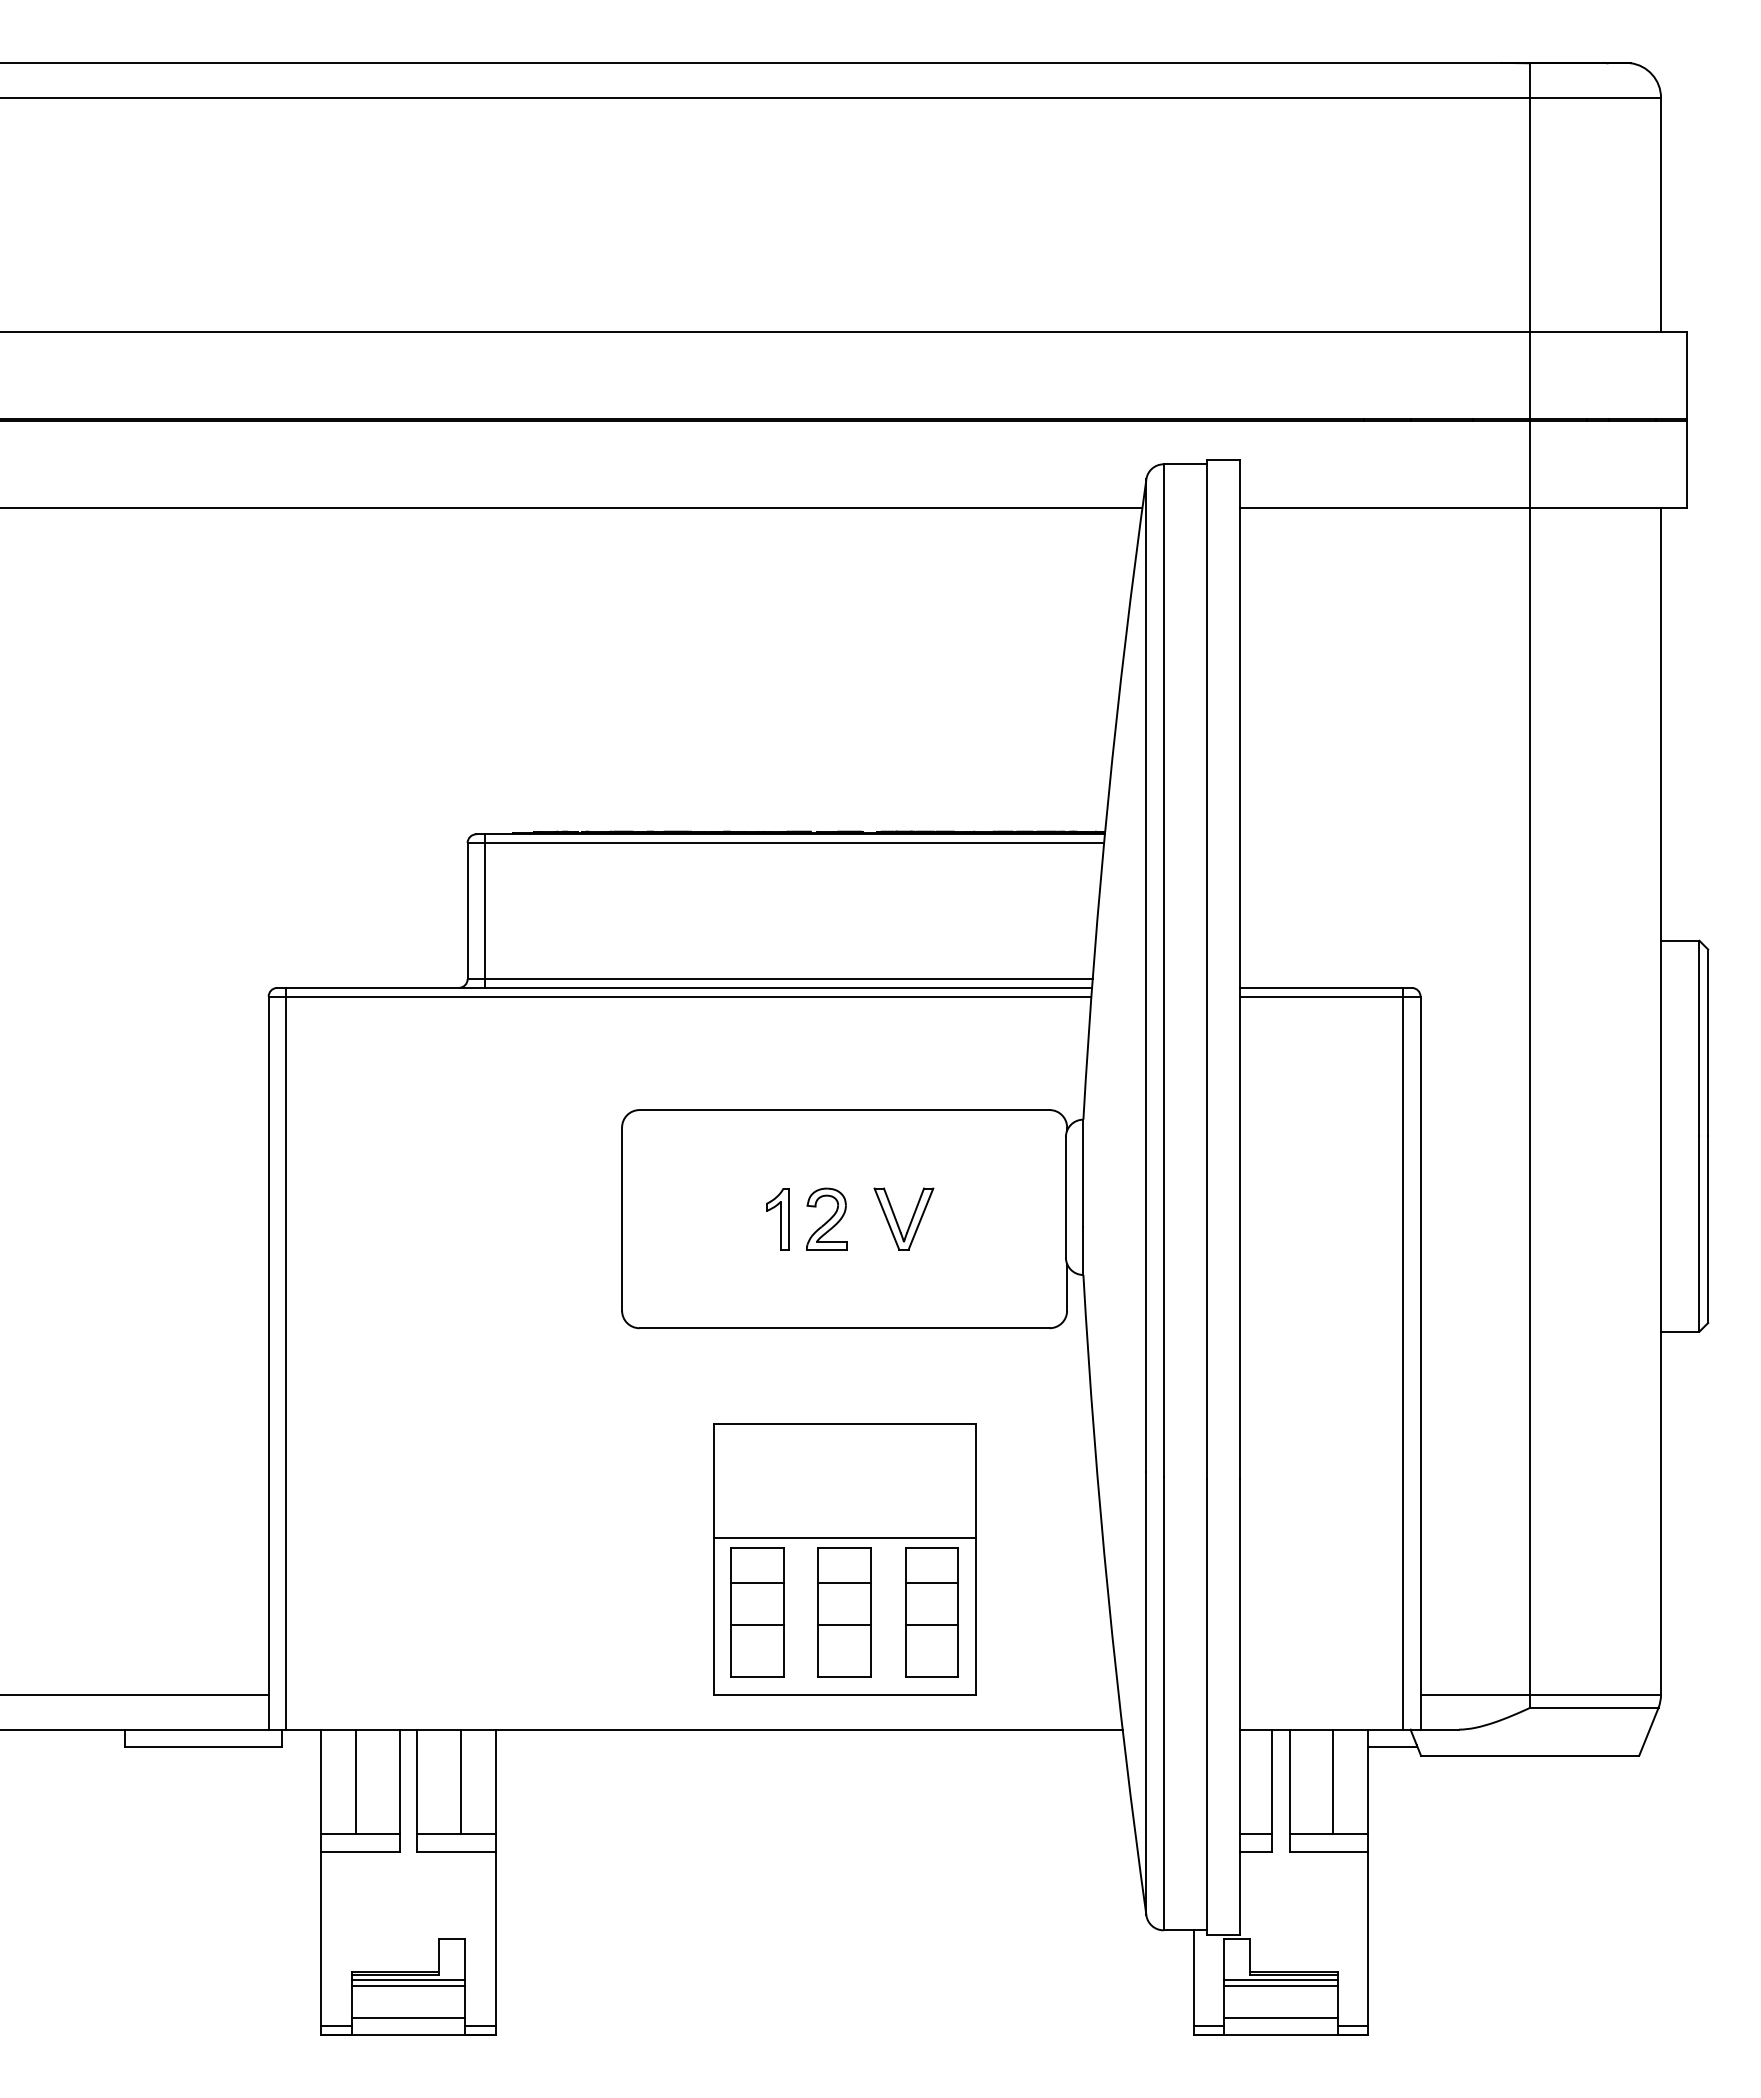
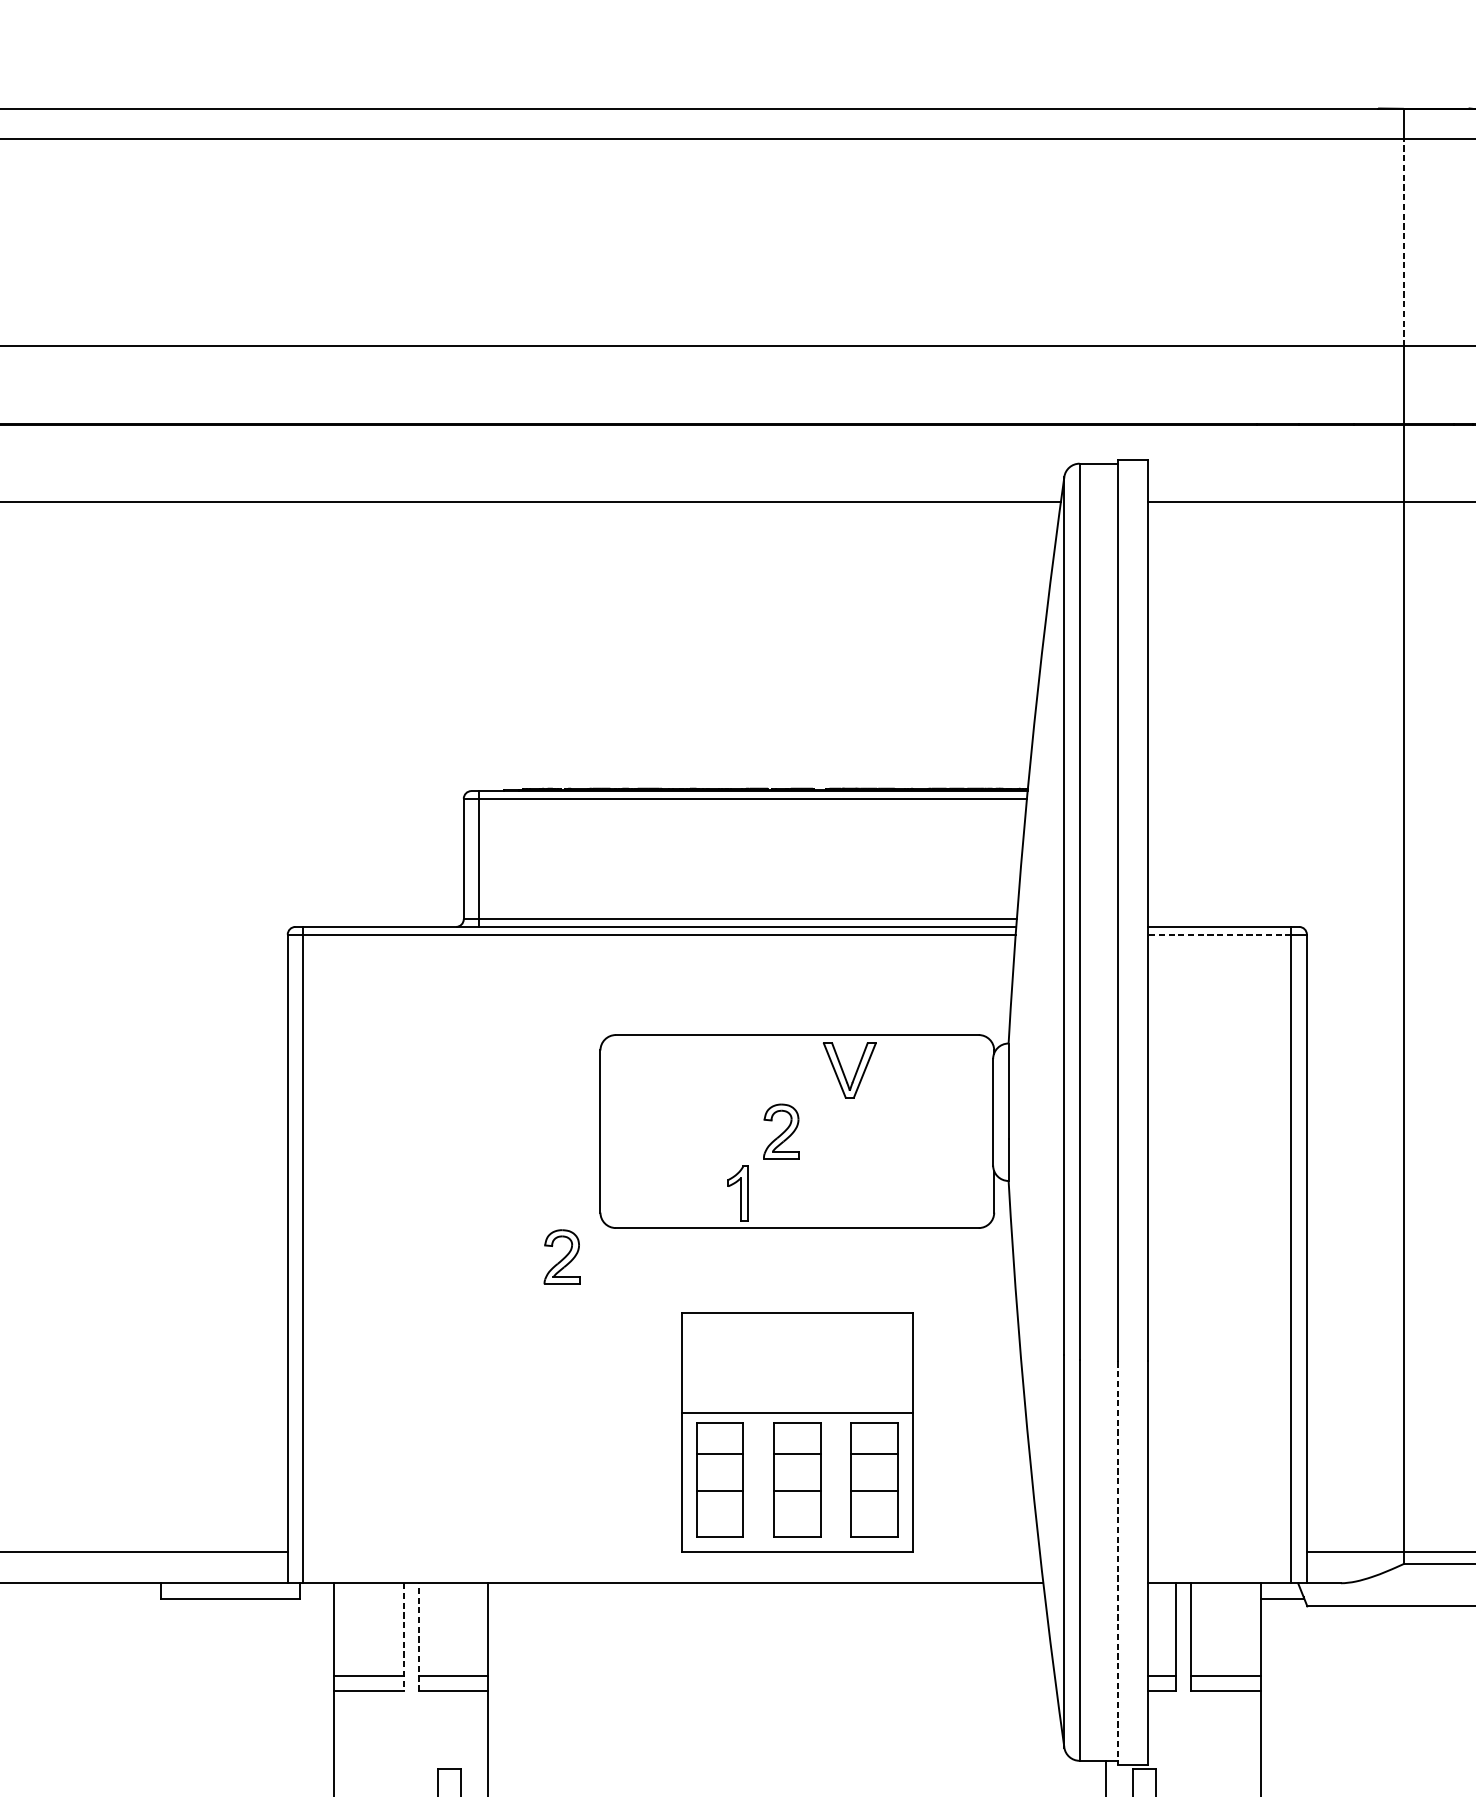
line: (1530, 214) -> (1404, 242), solid -> dashed
line: (1321, 996) -> (1219, 934), solid -> dashed
part: (777, 1219) -> (737, 1193), moved
part: (897, 1220) -> (844, 1071), moved
part: (578, 1360) -> (561, 1256), added
line: (1207, 1706) -> (1118, 1562), solid -> dashed
line: (355, 1781) -> (364, 1629), removed
line: (460, 1781) -> (457, 1629), removed
line: (1333, 1781) -> (1229, 1629), removed
line: (417, 1790) -> (419, 1637), solid -> dashed
line: (399, 1791) -> (403, 1637), solid -> dashed

